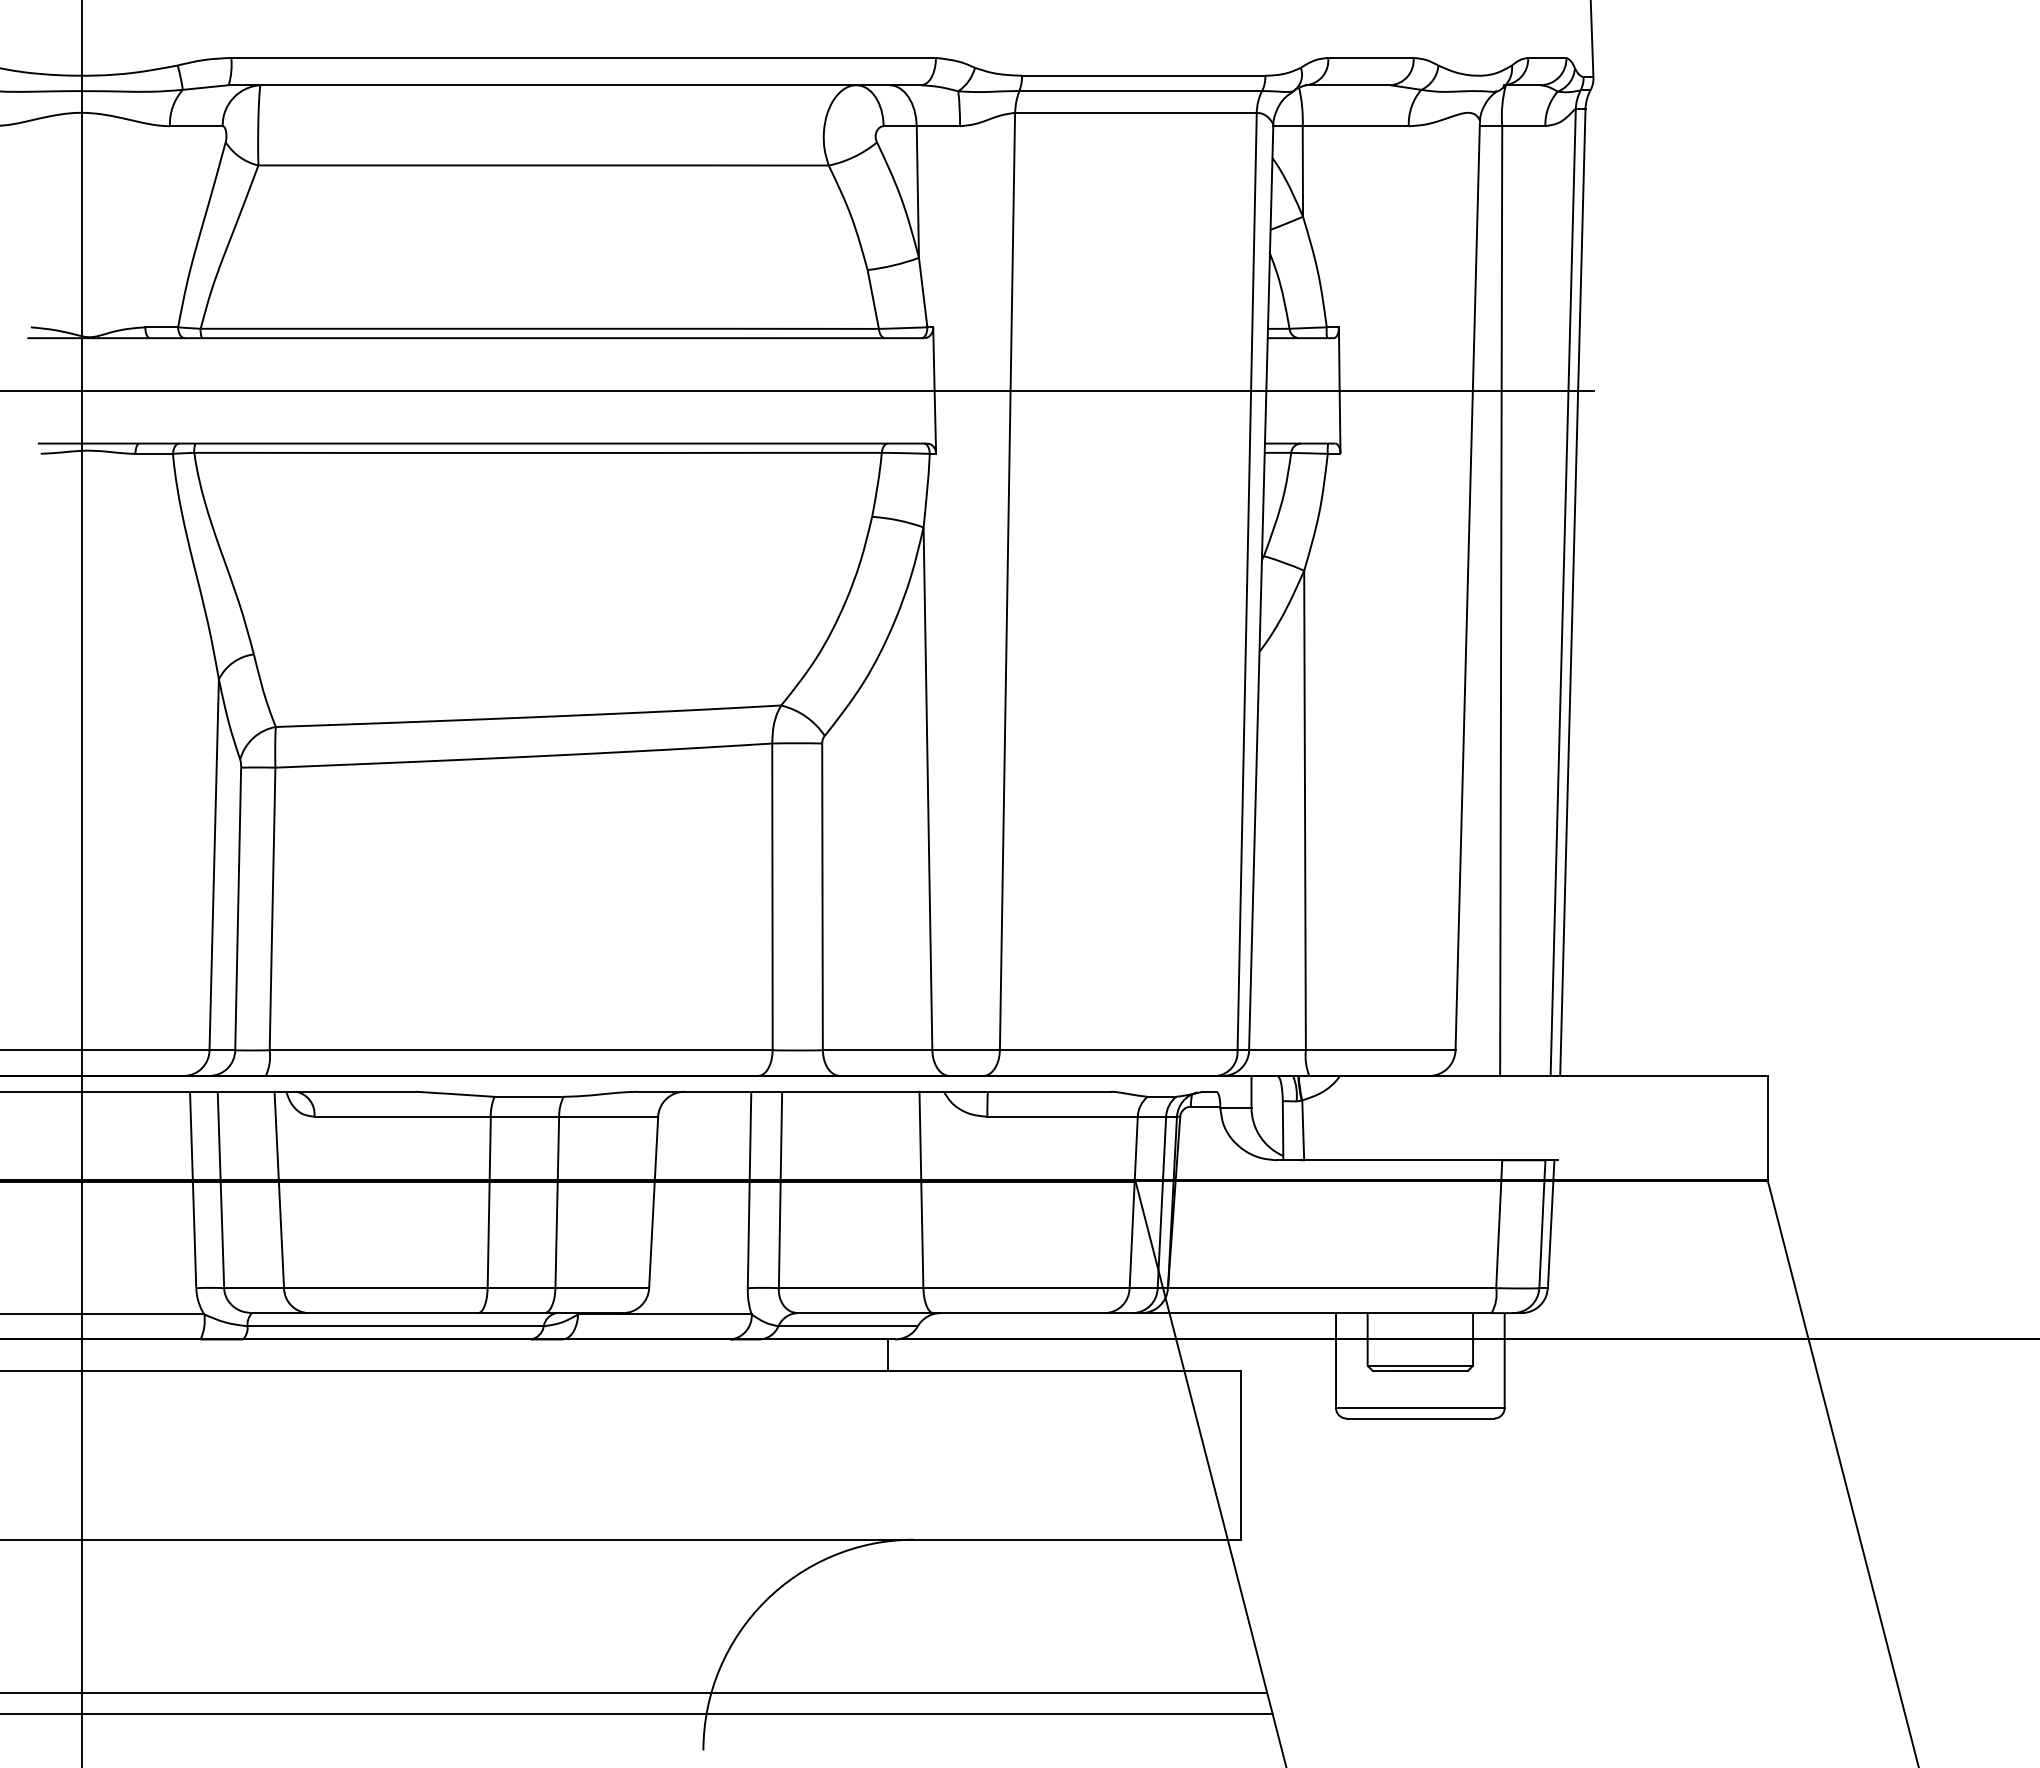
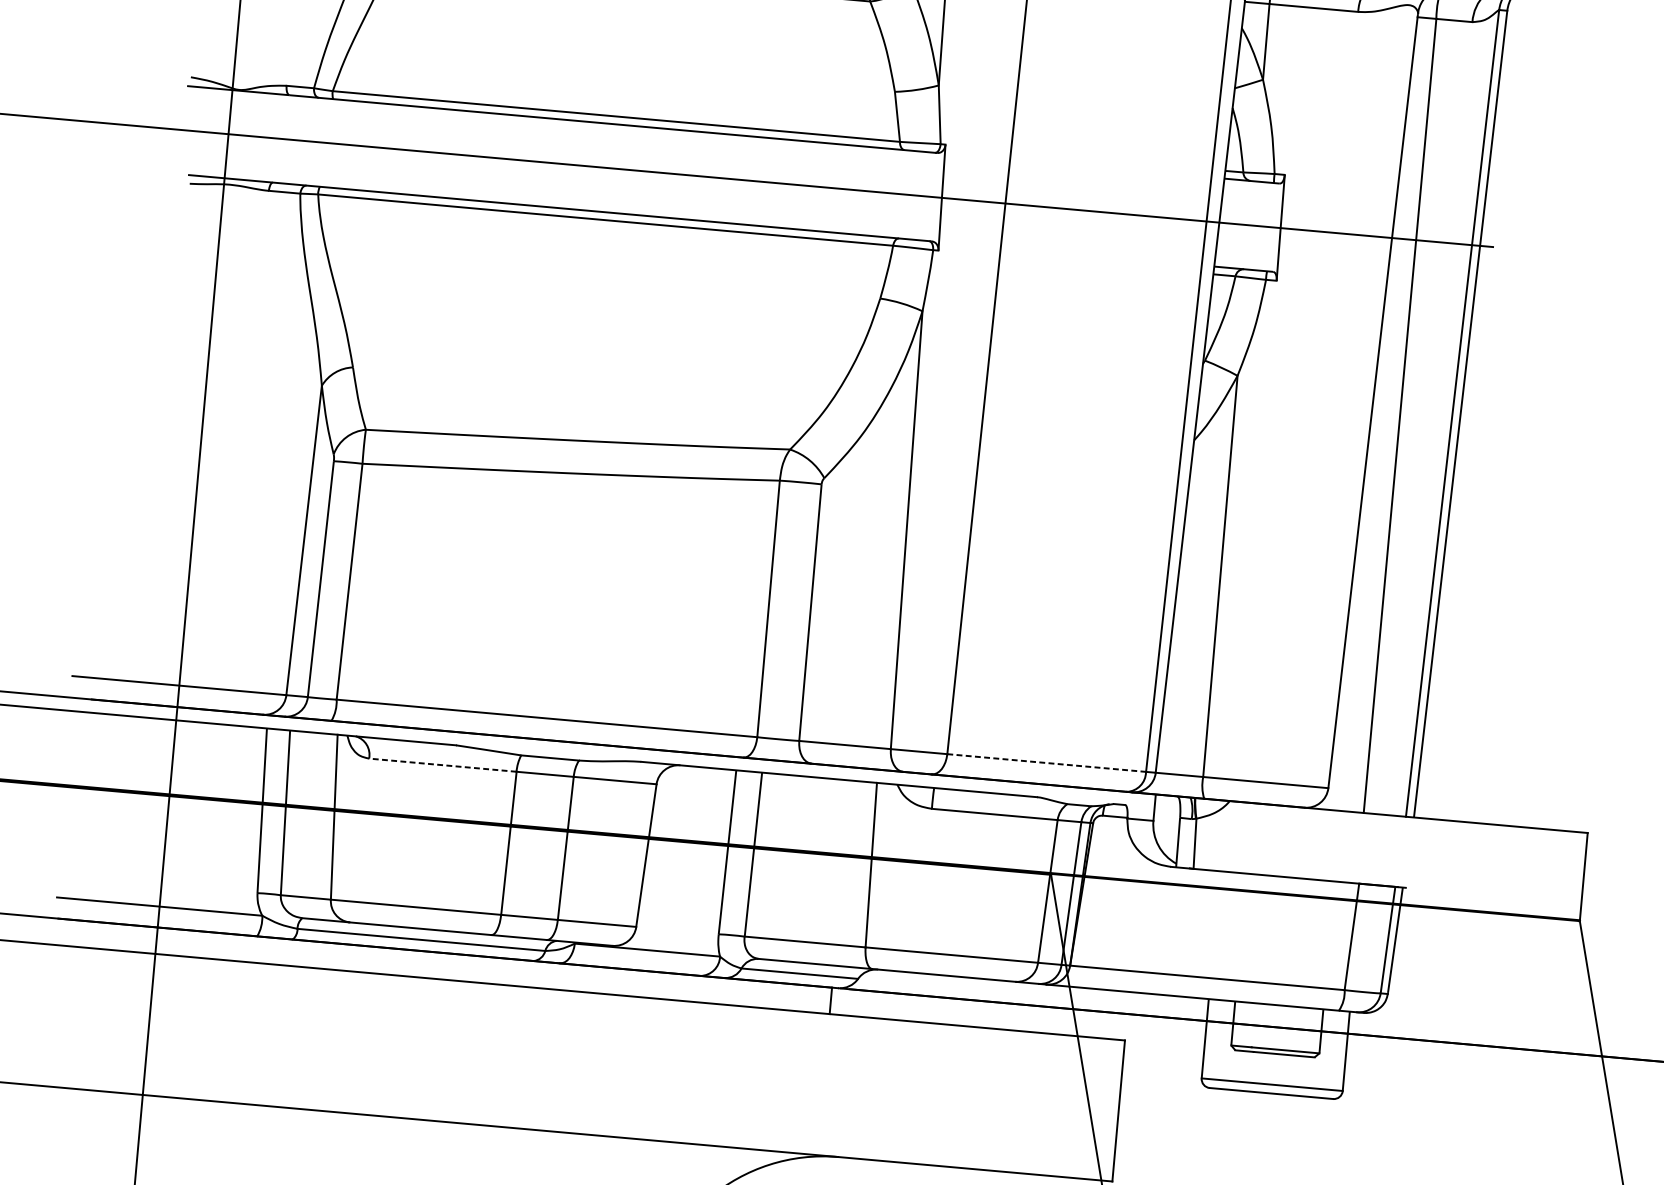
line: (1118, 1050) -> (1046, 763), solid -> dashed
line: (402, 1116) -> (442, 764), solid -> dashed

